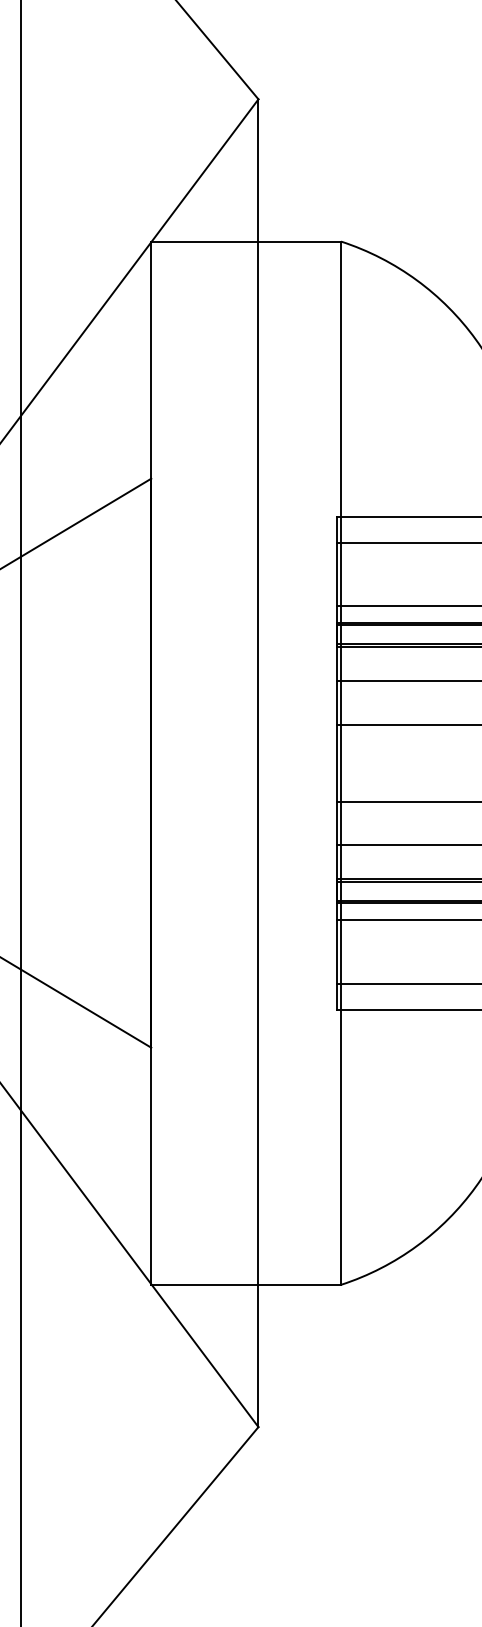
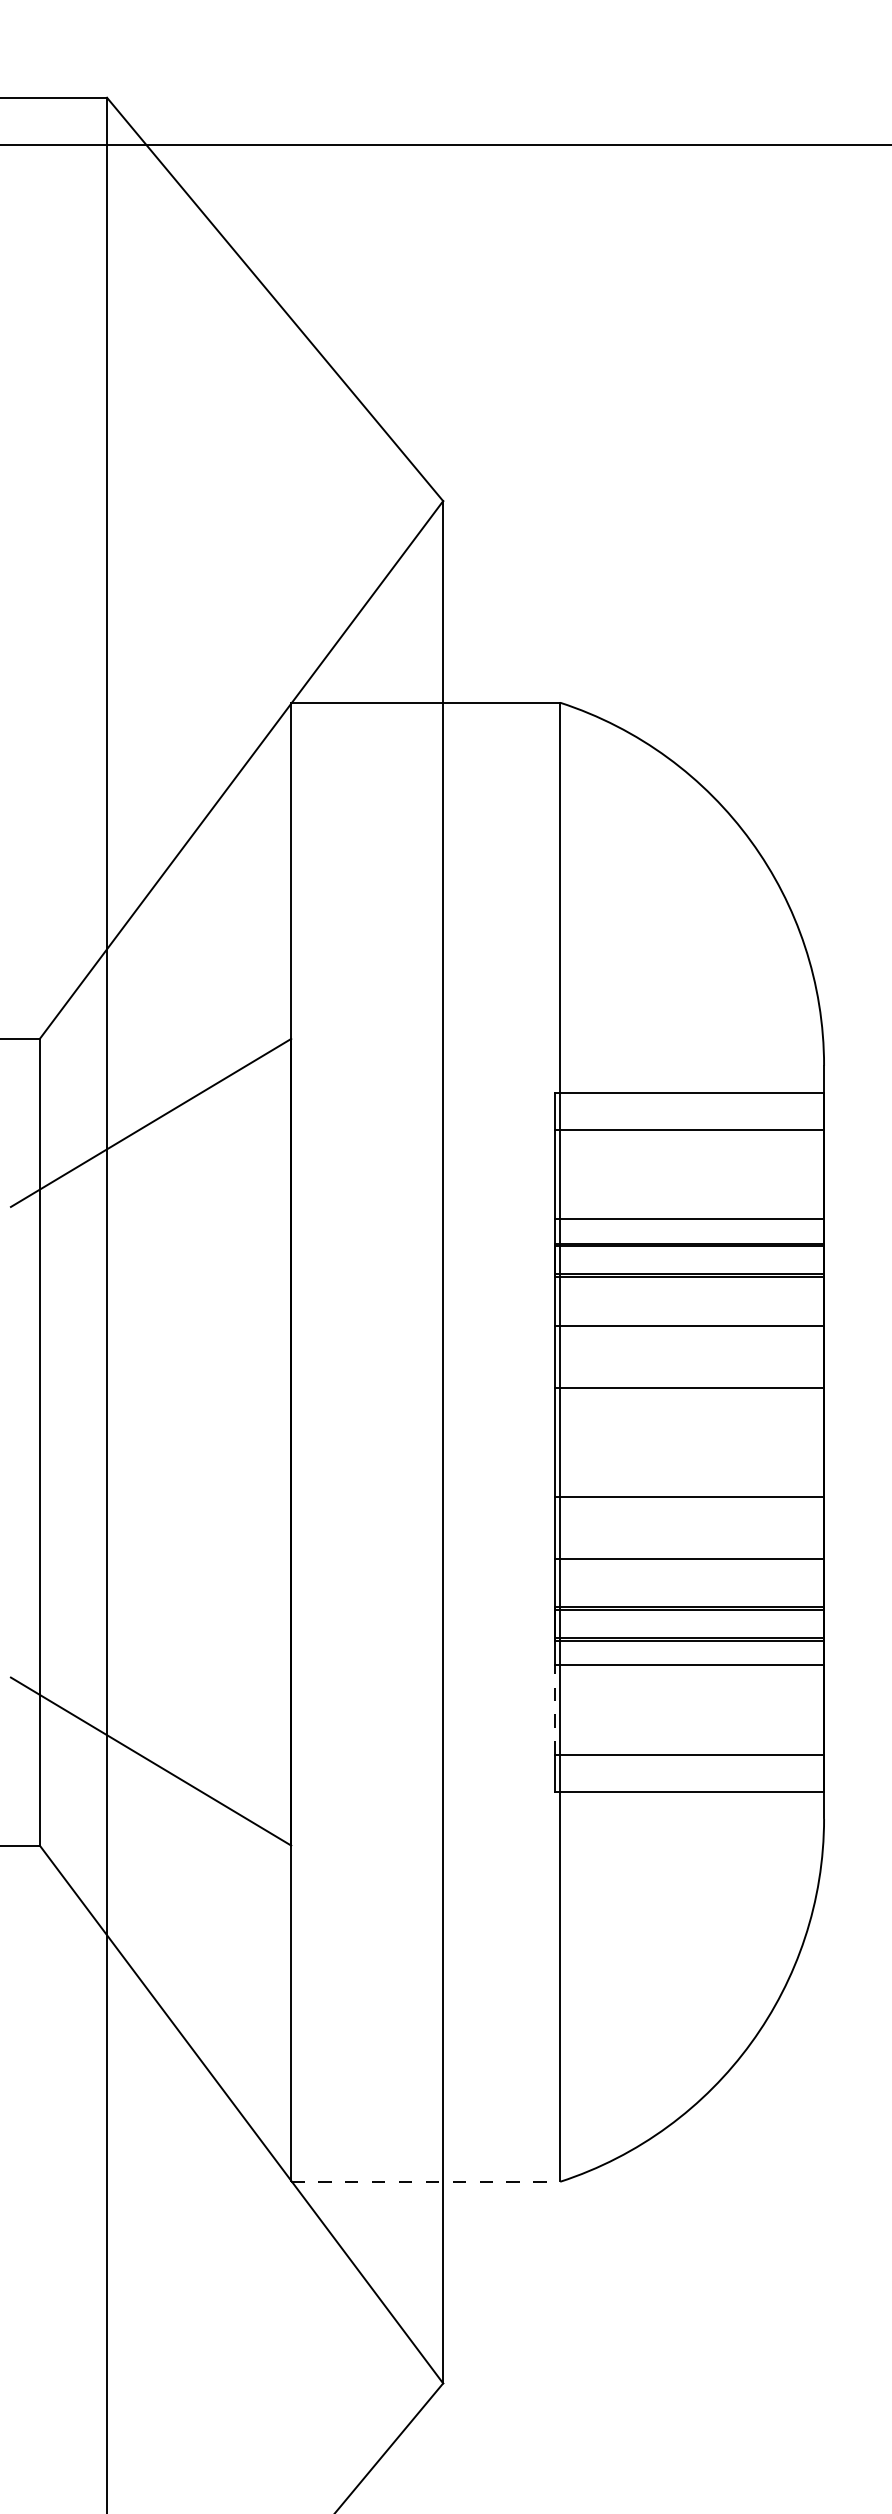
line: (337, 951) -> (555, 1709), solid -> dashed
line: (246, 1284) -> (426, 2181), solid -> dashed

